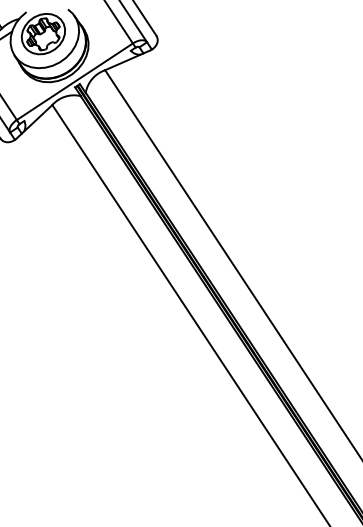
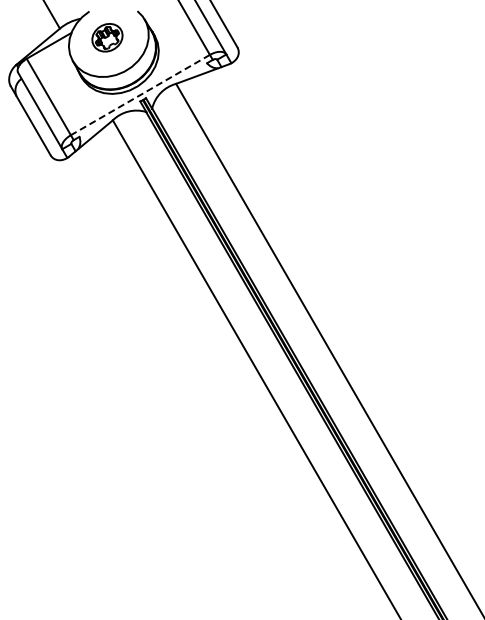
part: (43, 33) -> (107, 37), size x0.6
line: (74, 82) -> (139, 95), solid -> dashed

